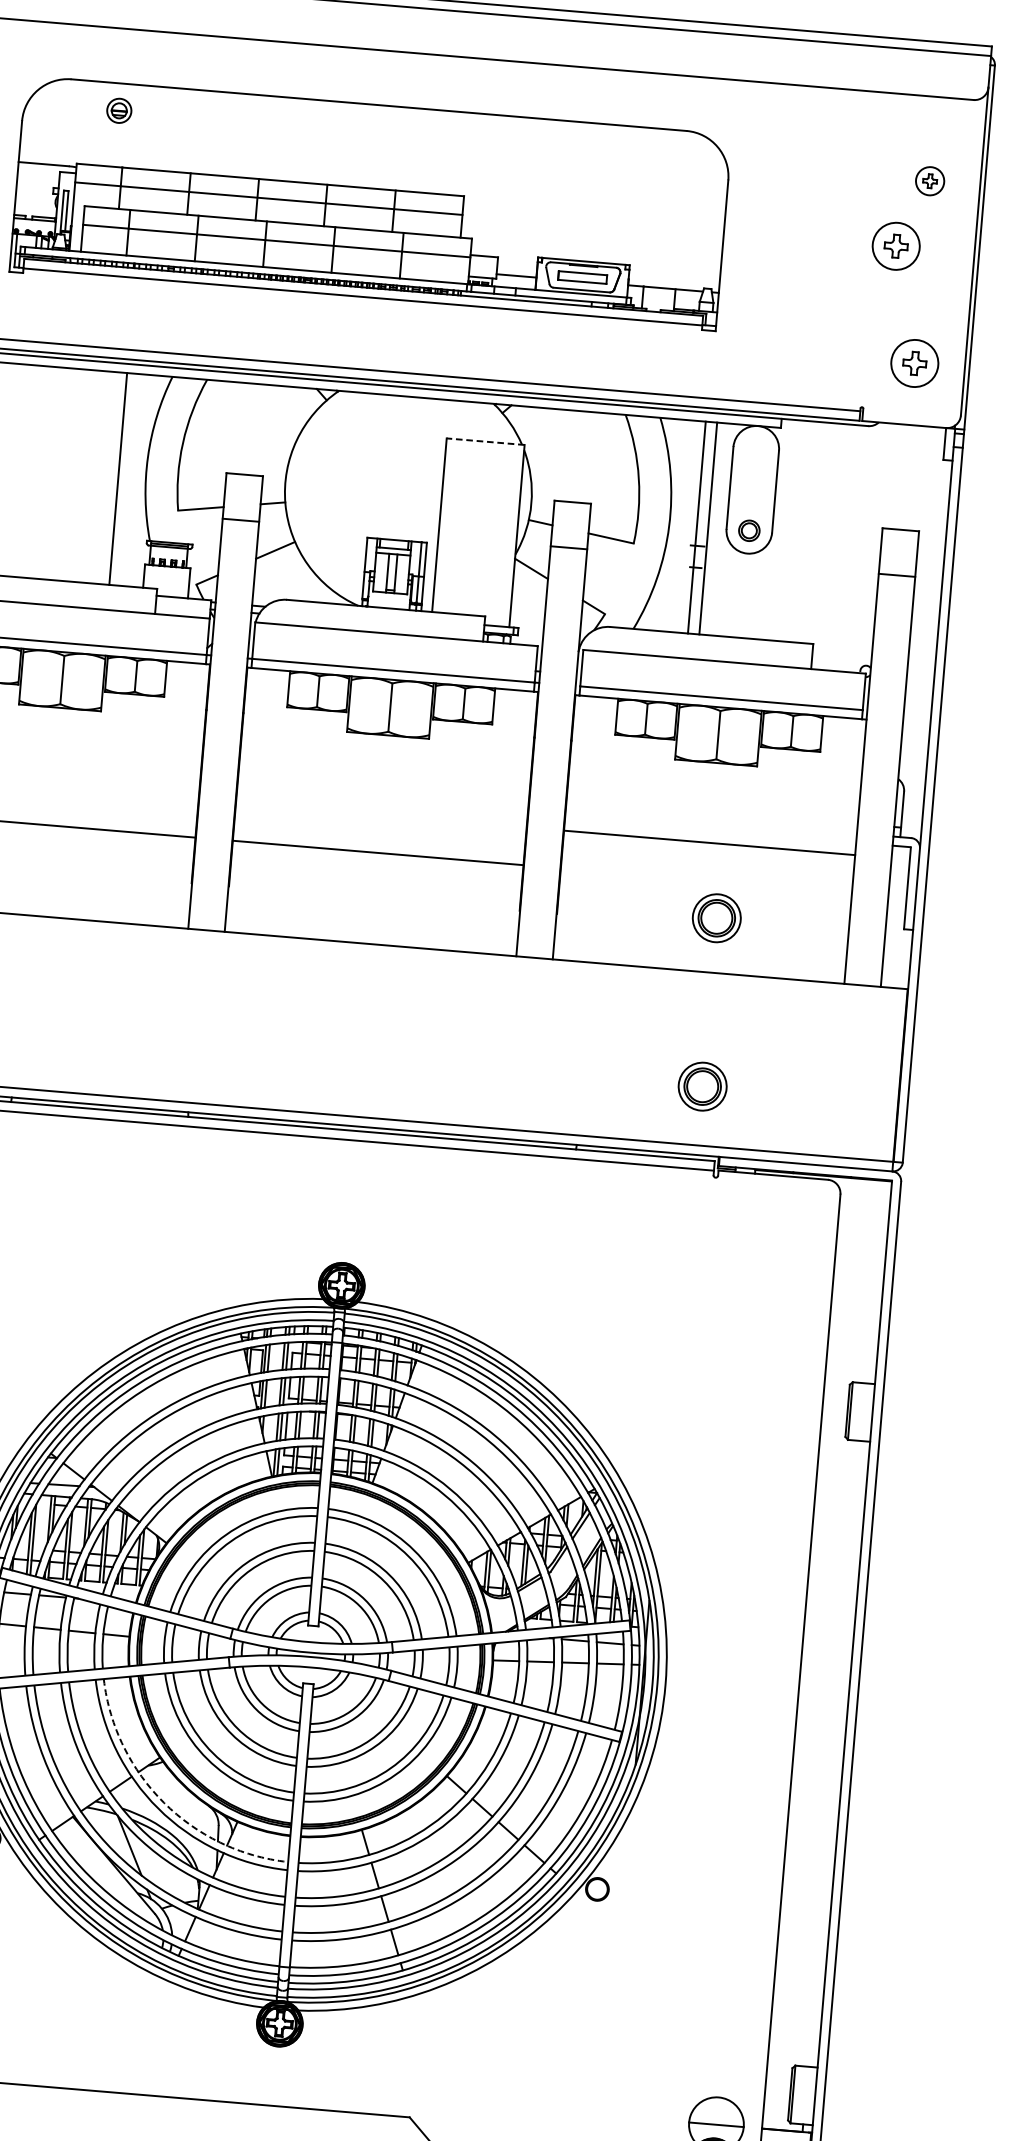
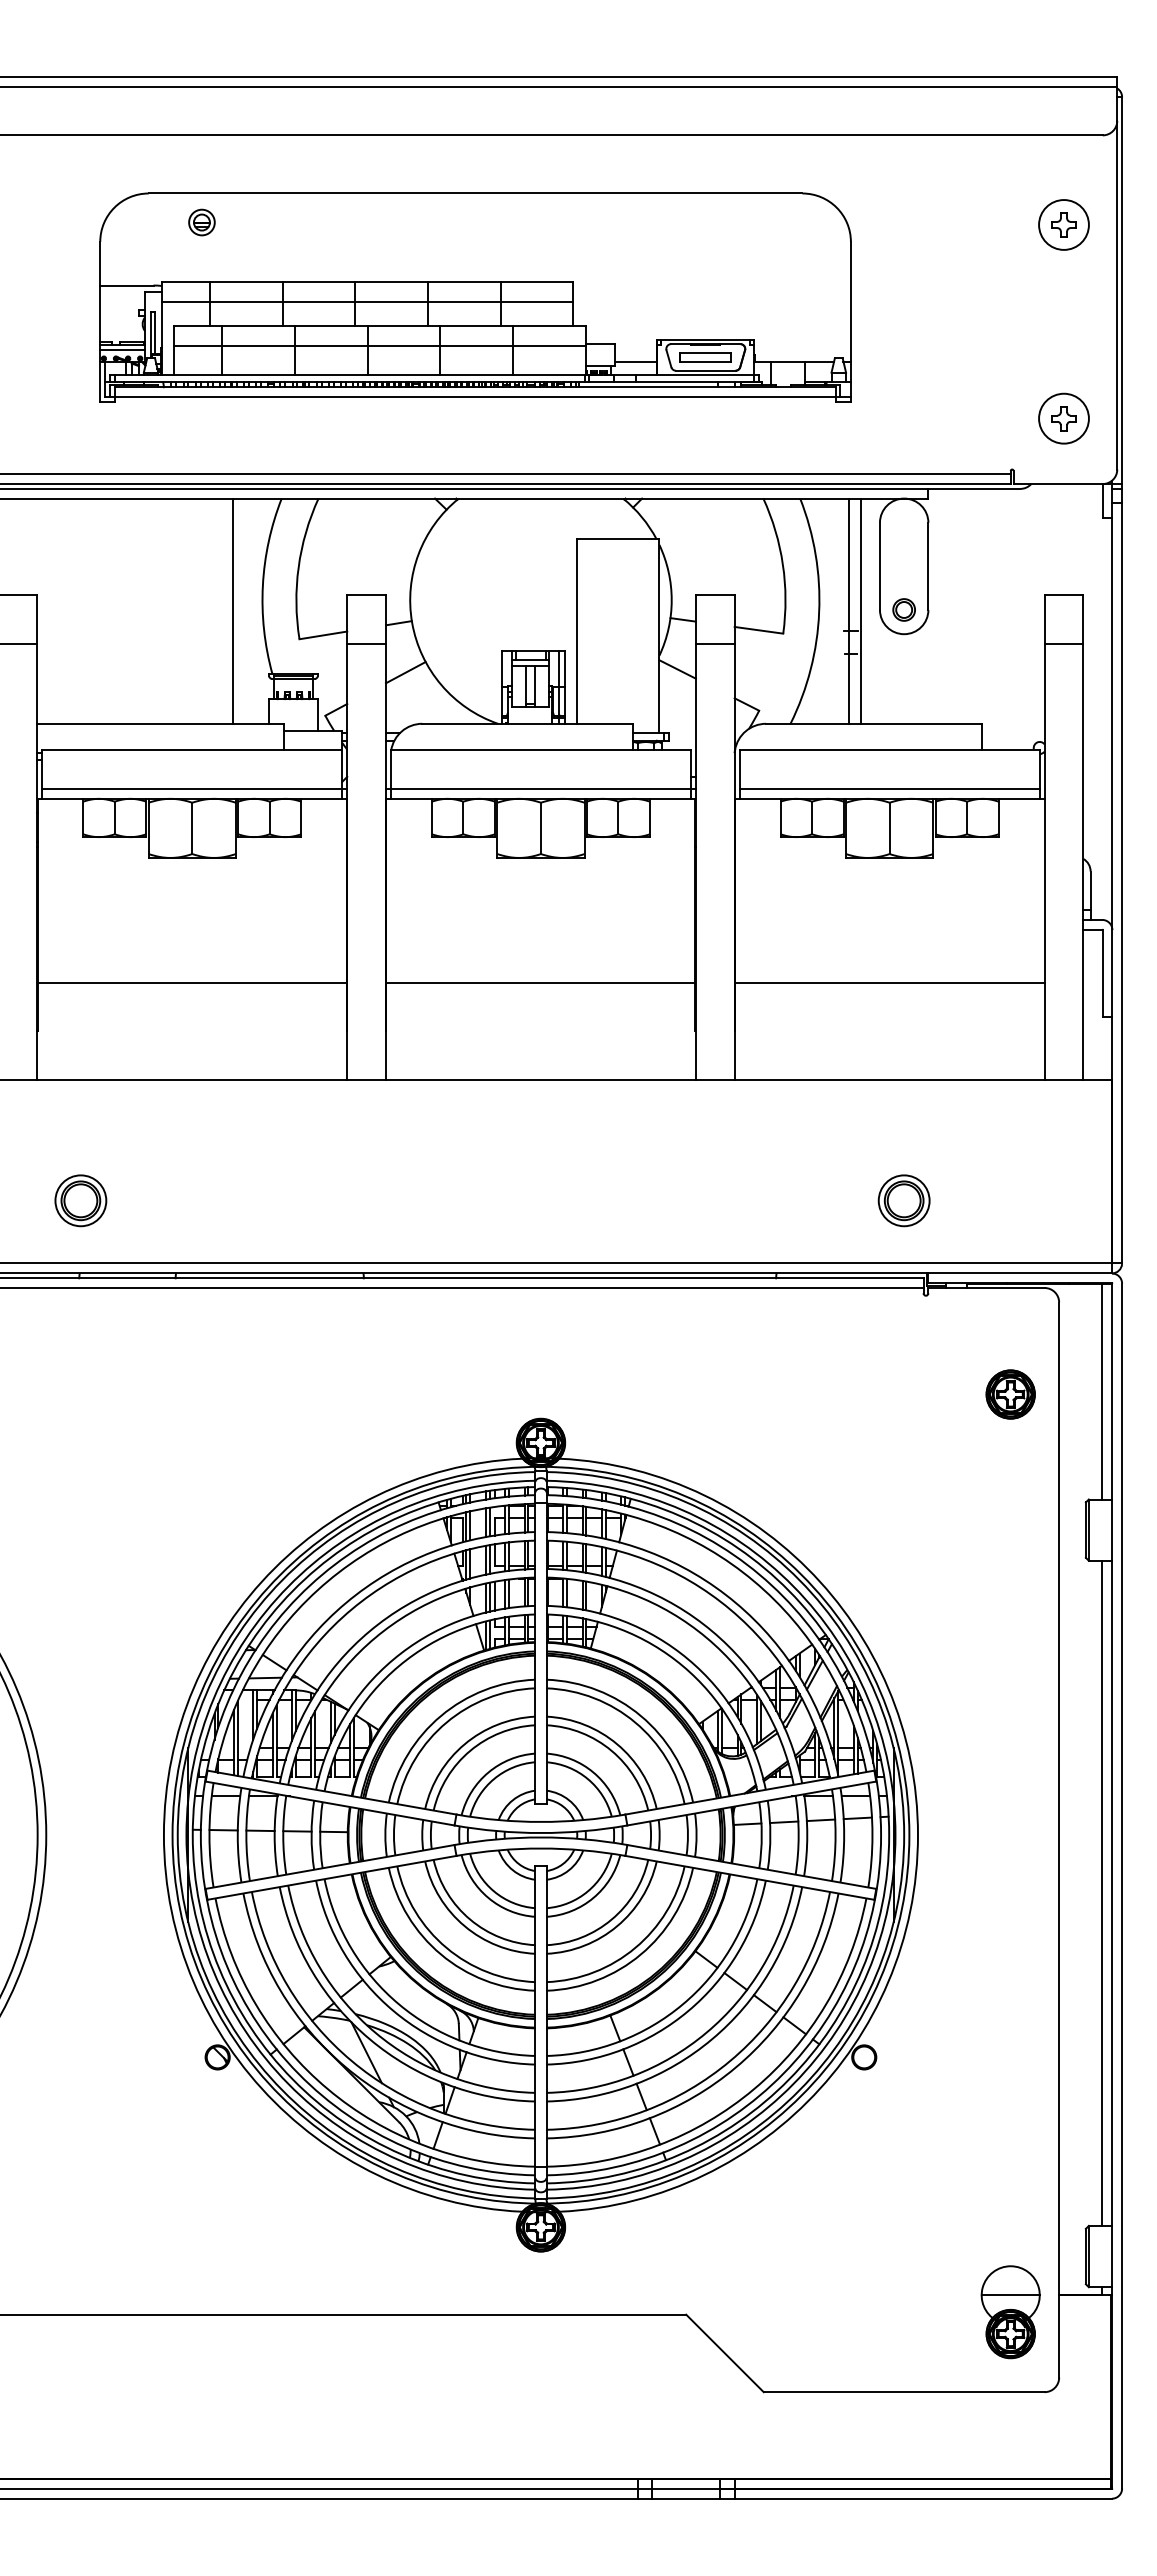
part: (929, 180) -> (1063, 224), size x1.67
line: (34, 224) -> (122, 349), added
part: (895, 246) -> (1033, 296), removed
line: (485, 441) -> (617, 539), dashed -> solid
line: (709, 842) -> (889, 982), moved
part: (716, 917) -> (903, 1021), removed
part: (787, 1277) -> (1010, 1394), added
line: (874, 1281) -> (1102, 1391), added
line: (834, 1753) -> (1102, 1892), added
arc: (164, 1802) -> (399, 2004), dashed -> solid

